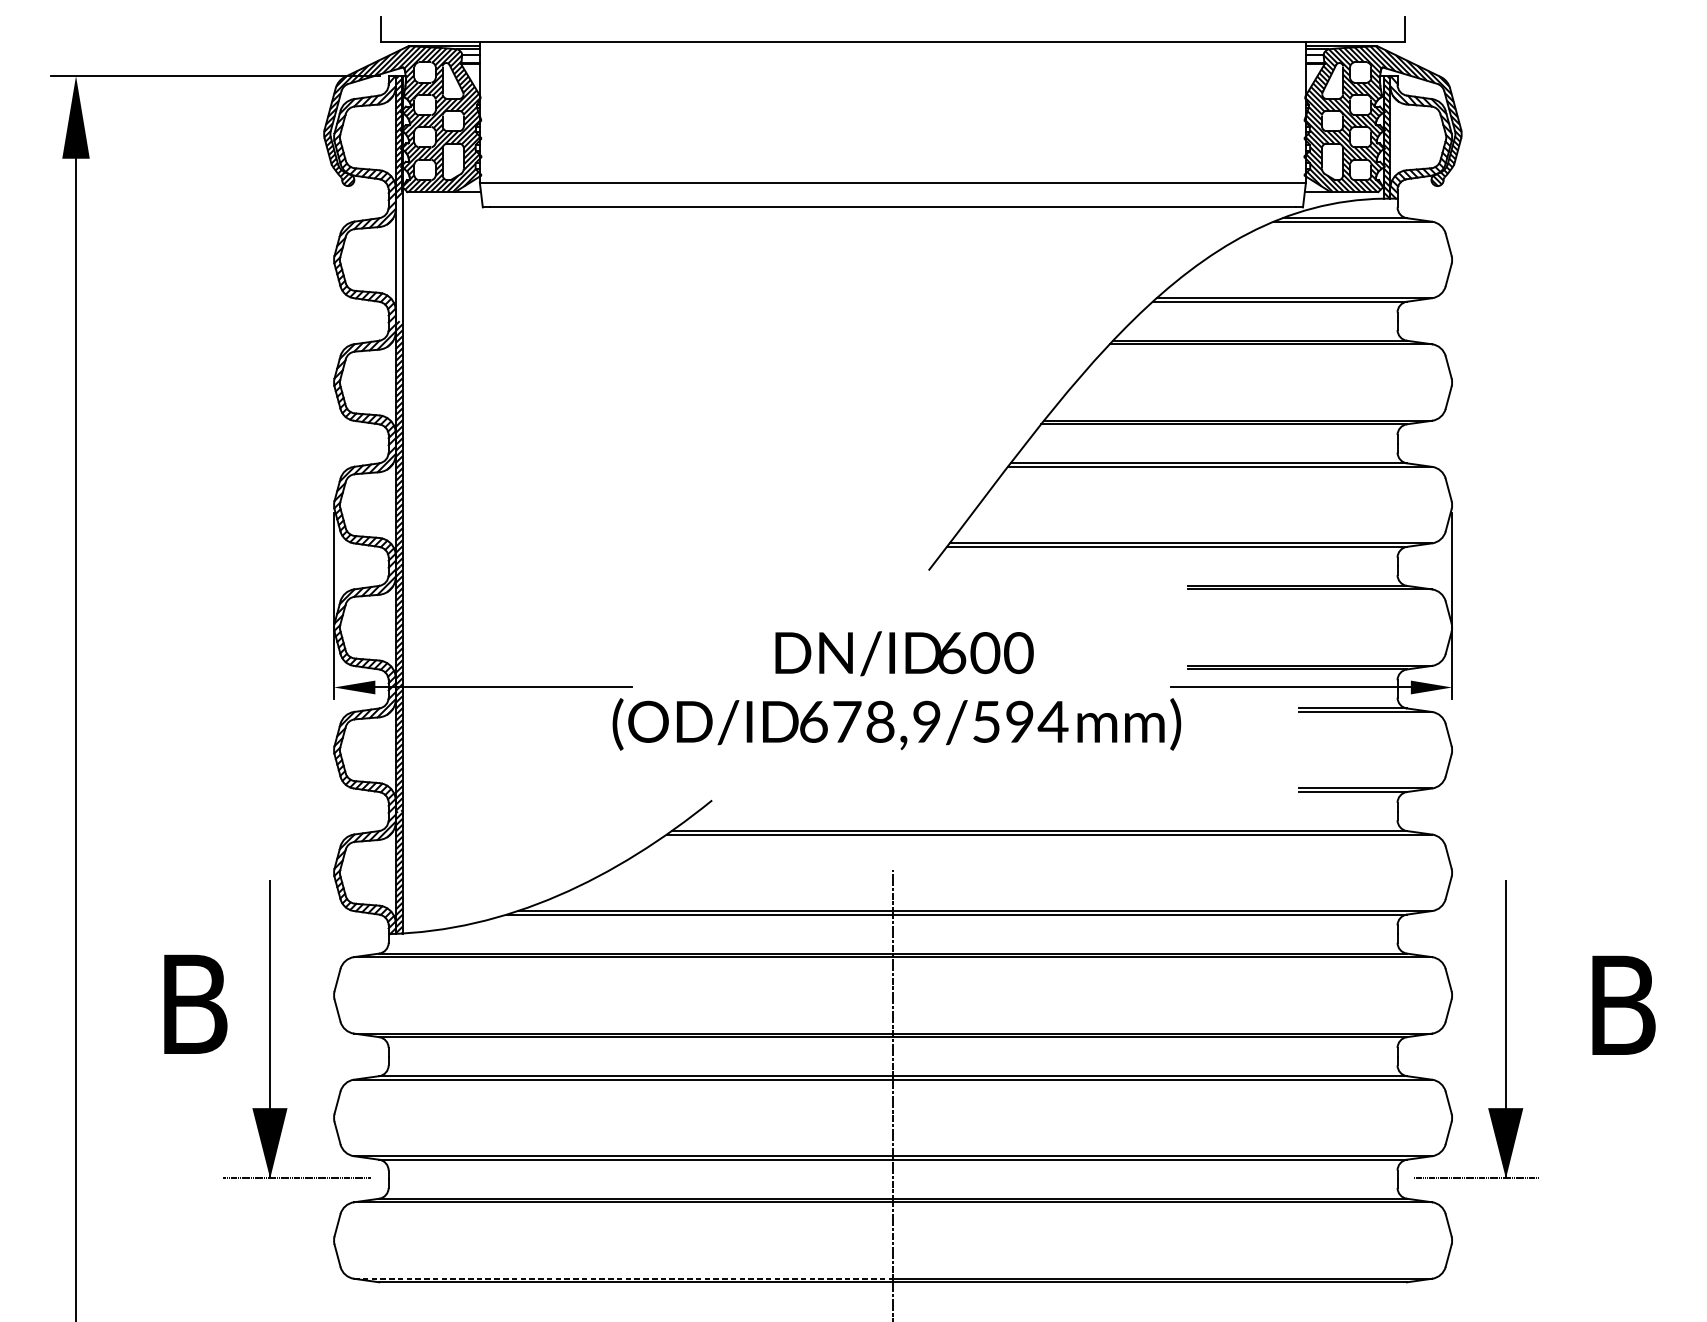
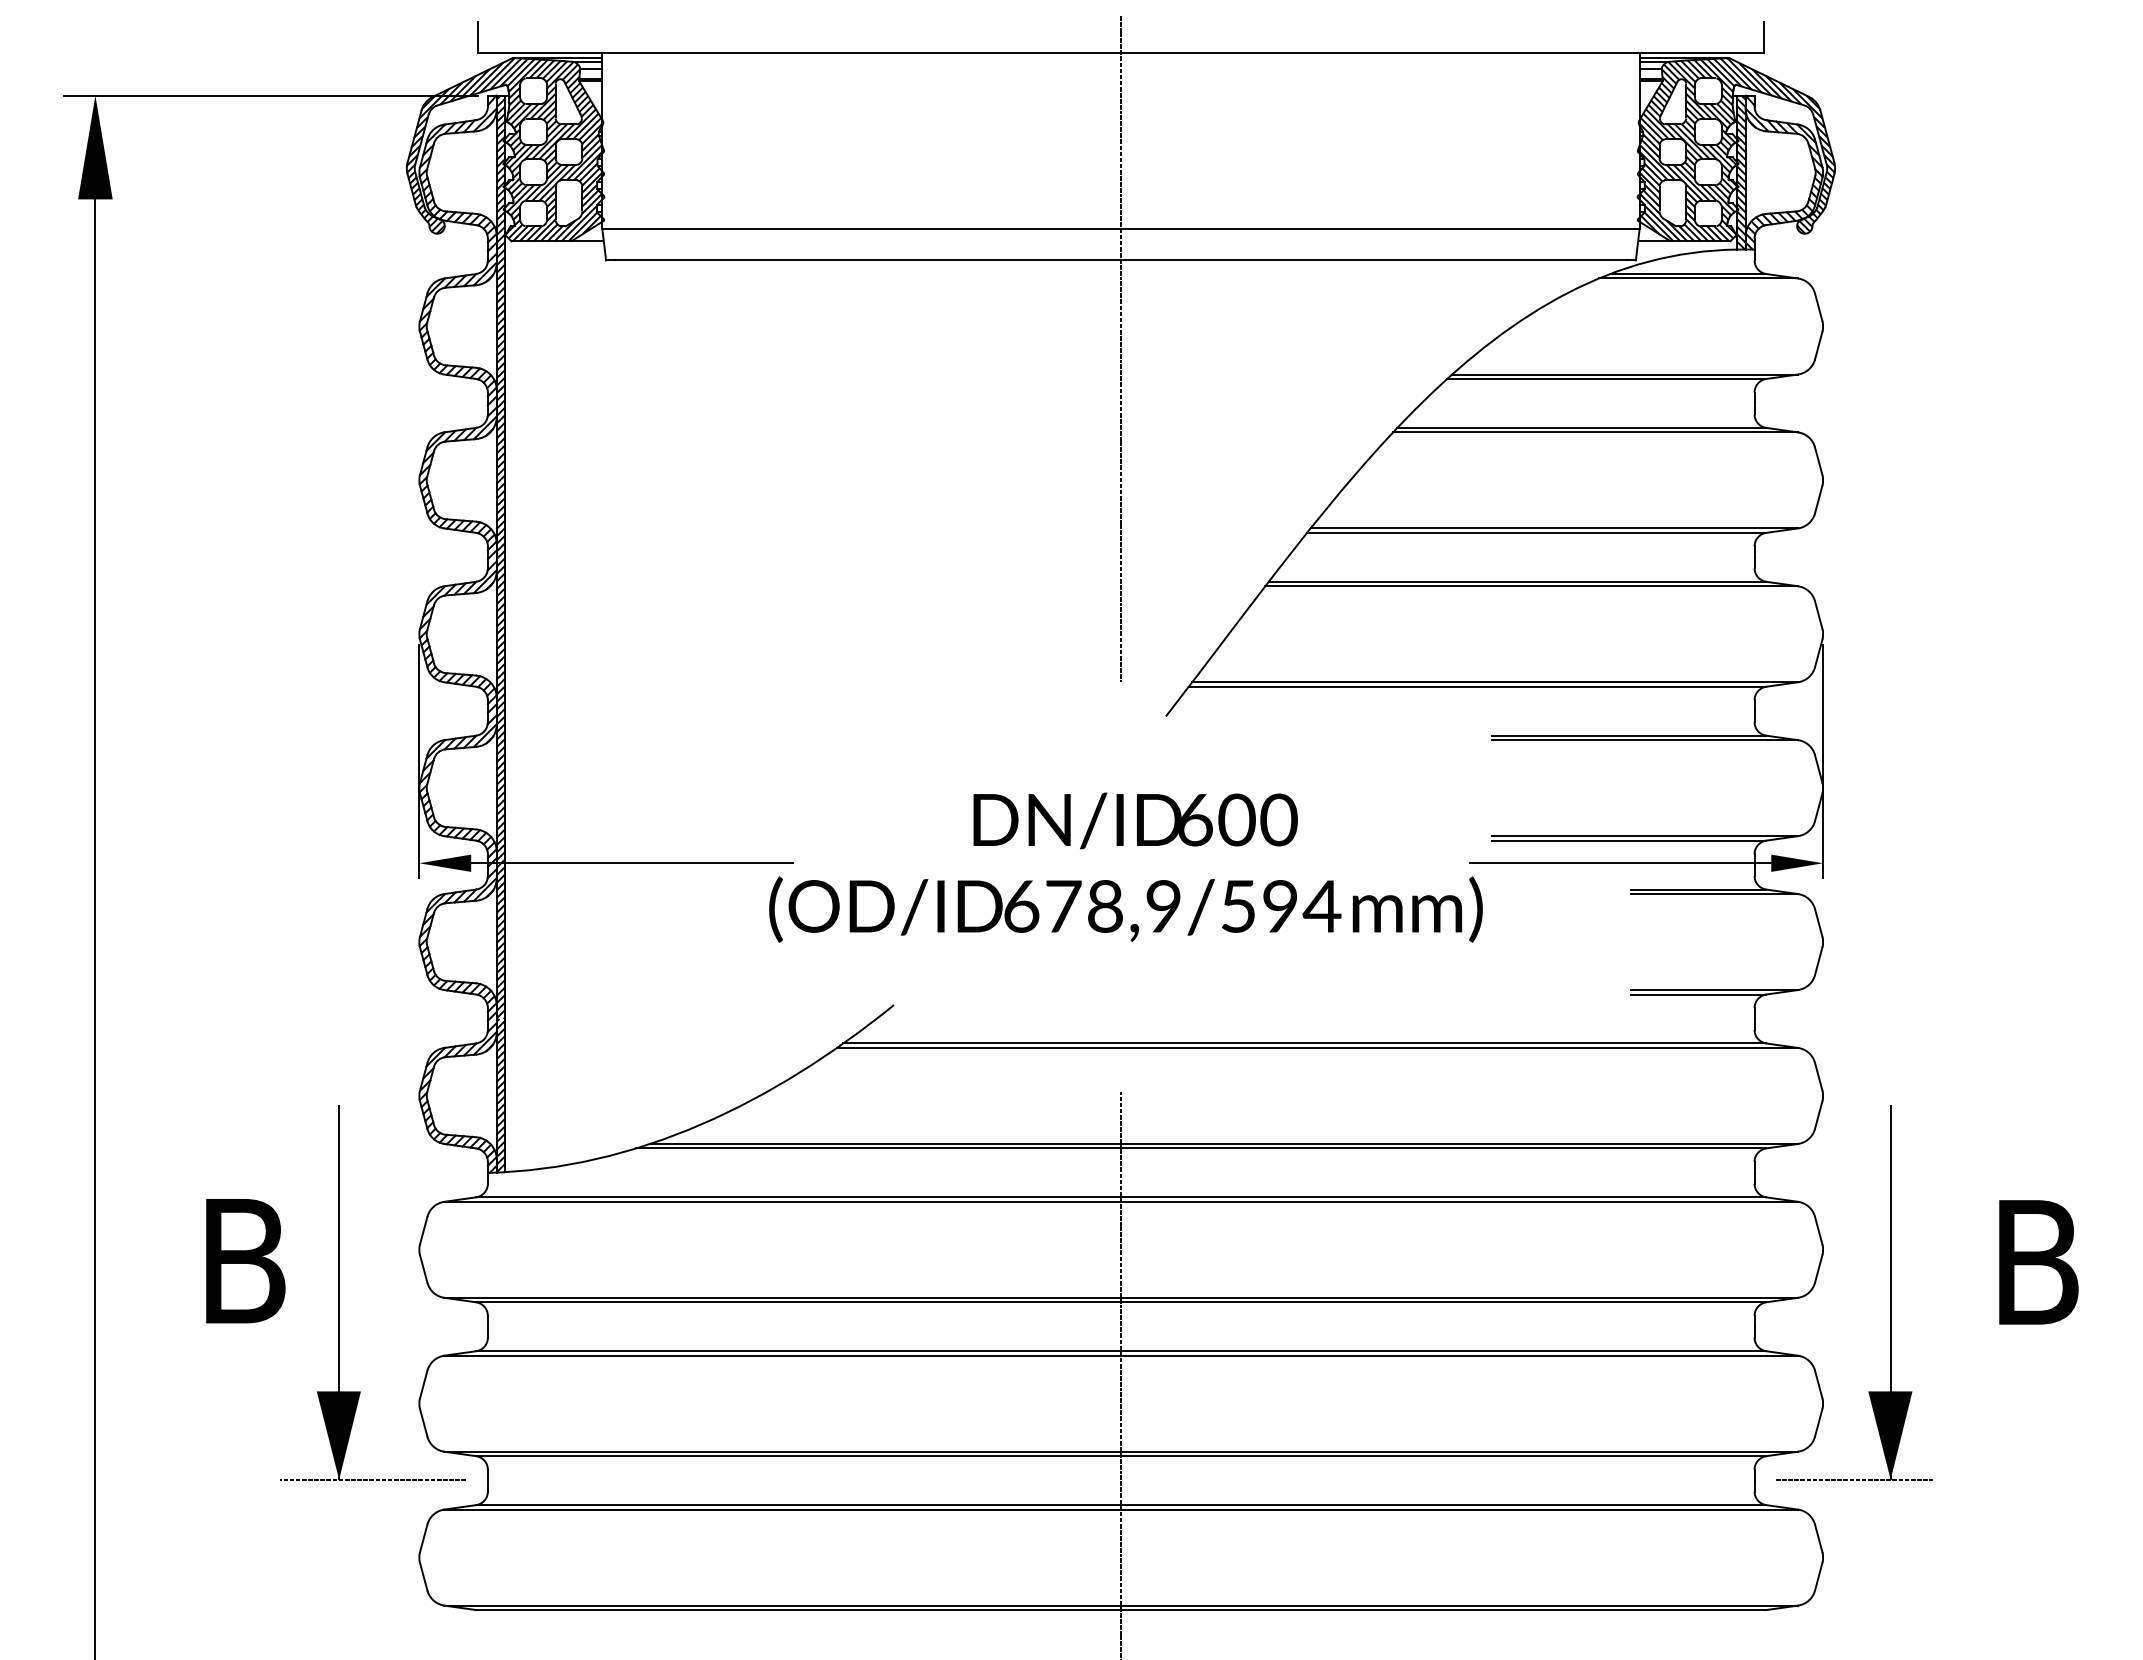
hatch: (398, 259) -> (500, 326), added
line: (892, 277) -> (1120, 348), added
line: (624, 1278) -> (783, 1605), dashed -> solid

